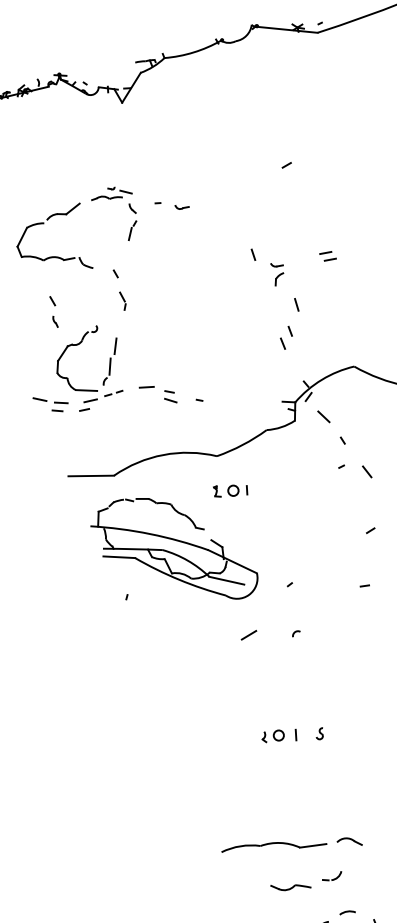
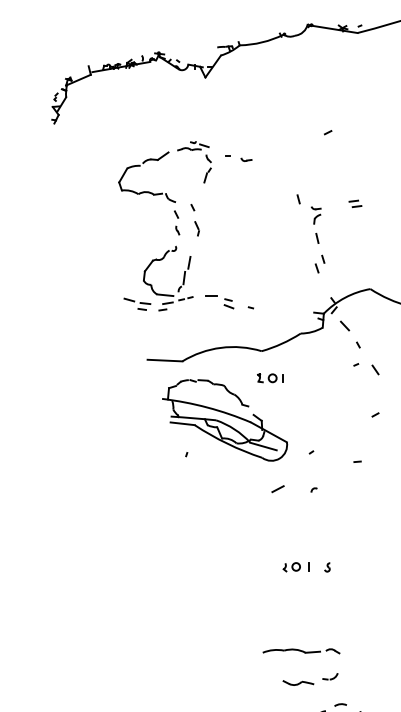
line: (296, 304) -> (317, 238), moved
part: (54, 311) -> (177, 222), moved
line: (364, 585) -> (357, 461), moved
part: (292, 845) -> (301, 651), size x0.71

